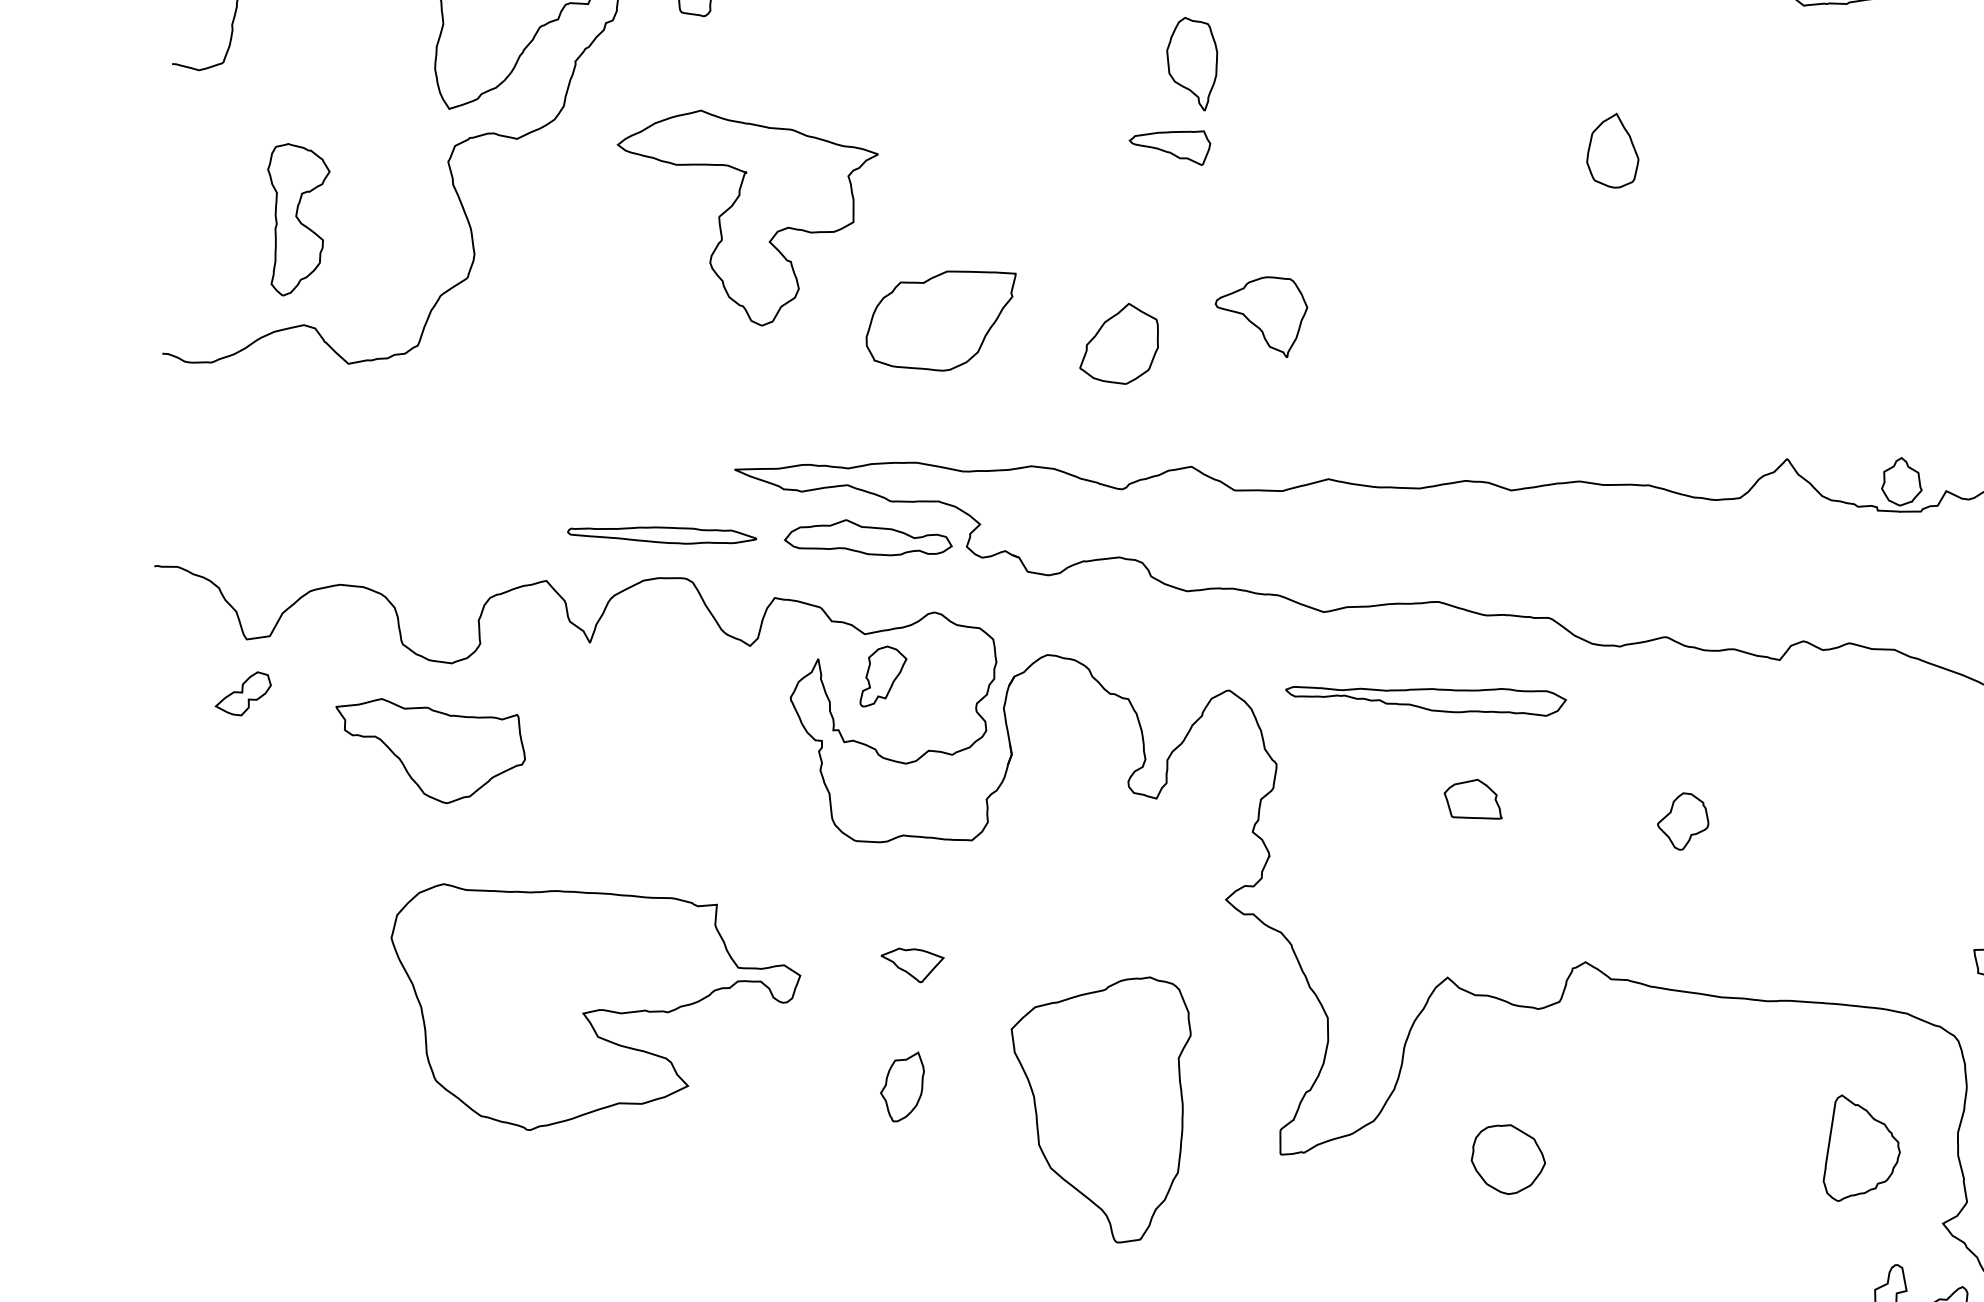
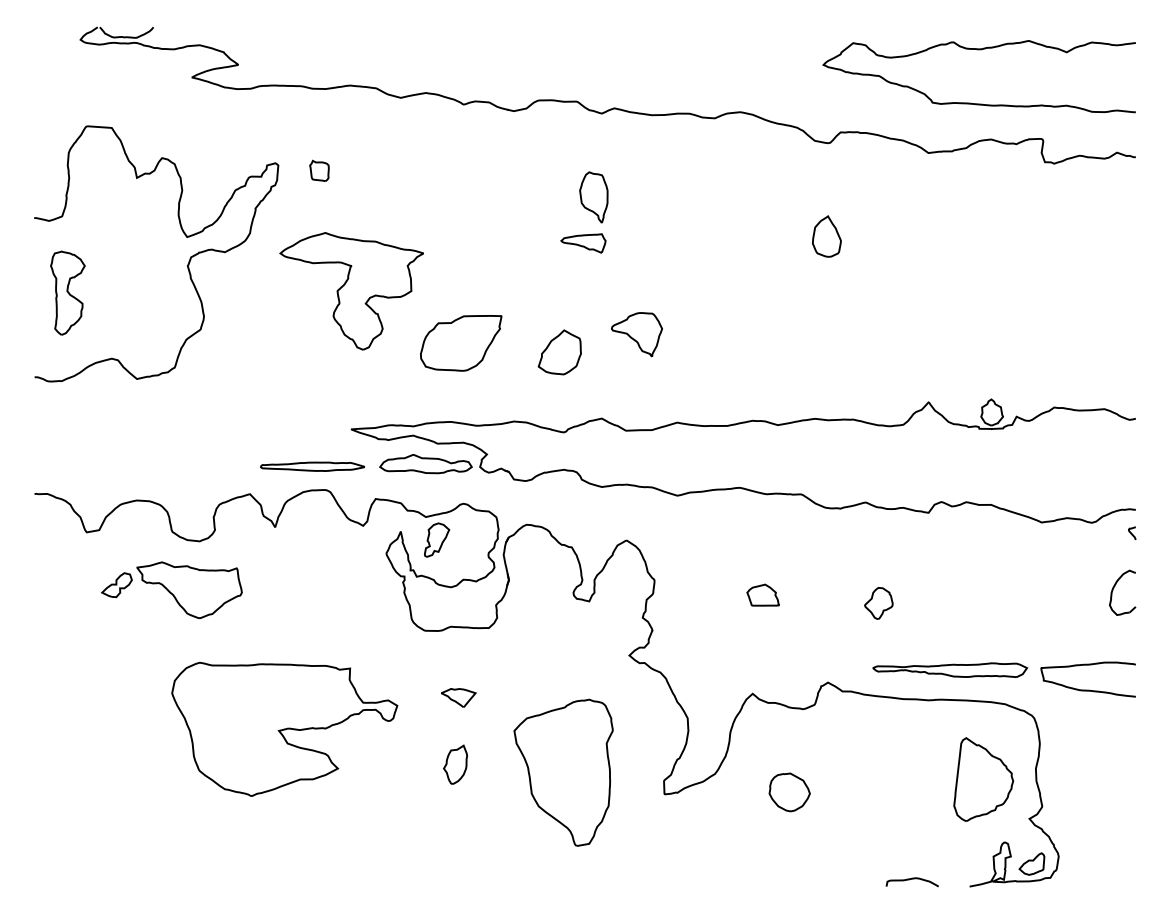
part: (296, 218) -> (67, 292), moved
part: (242, 694) -> (116, 585), moved
part: (1426, 697) -> (950, 669), moved
part: (1861, 1148) -> (983, 779), size x1.43

